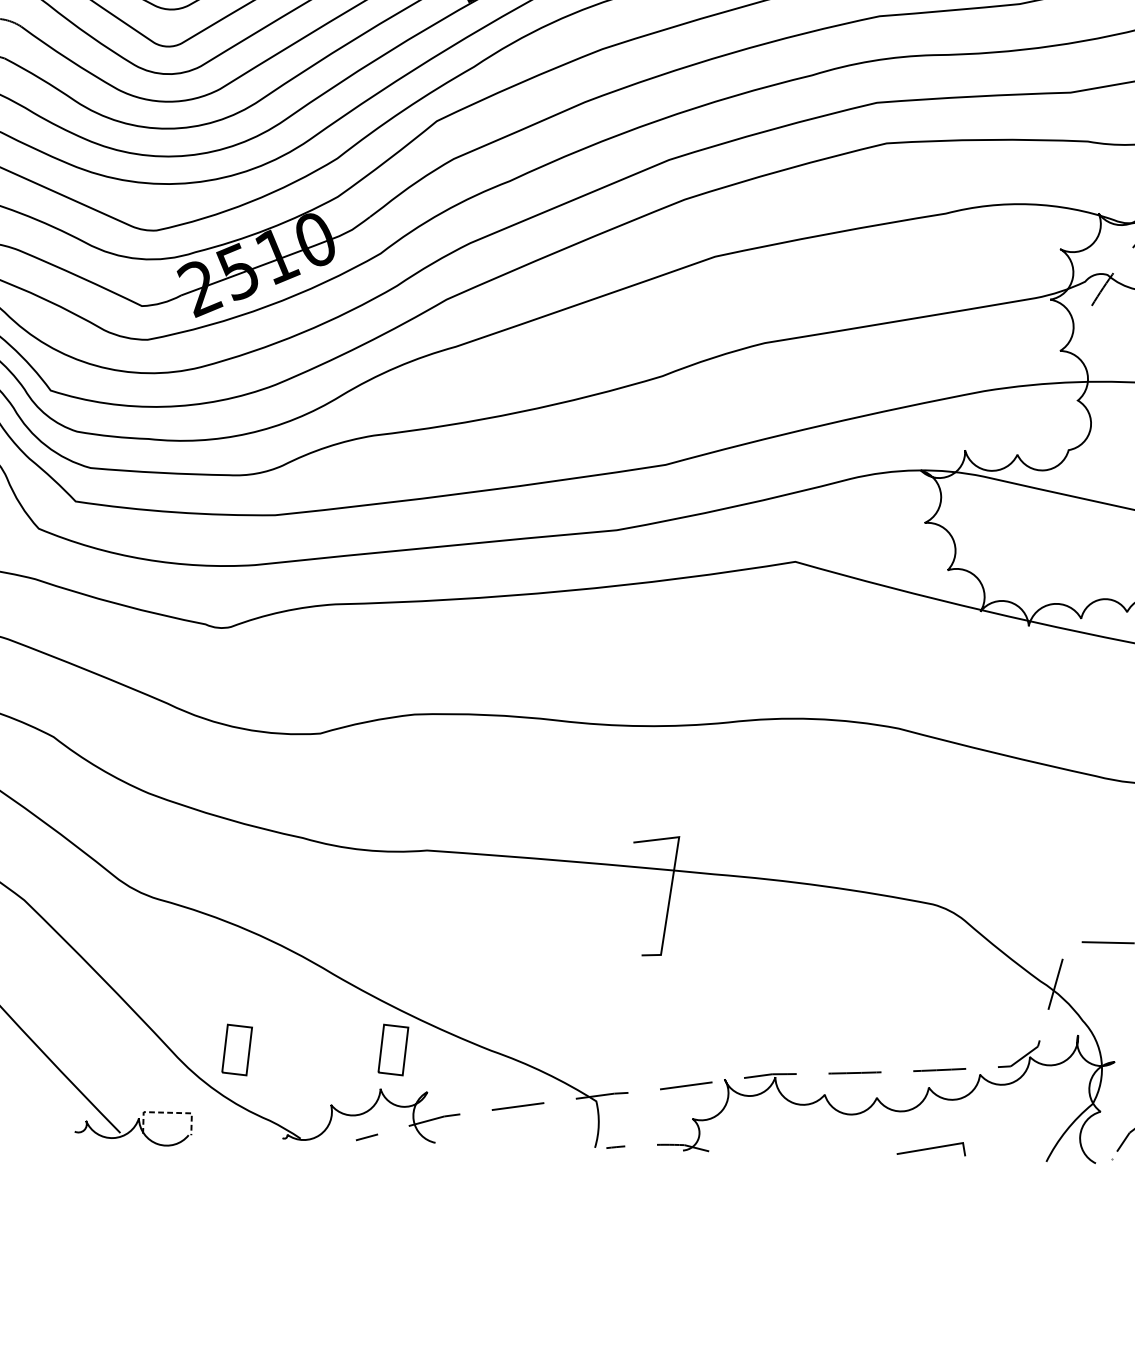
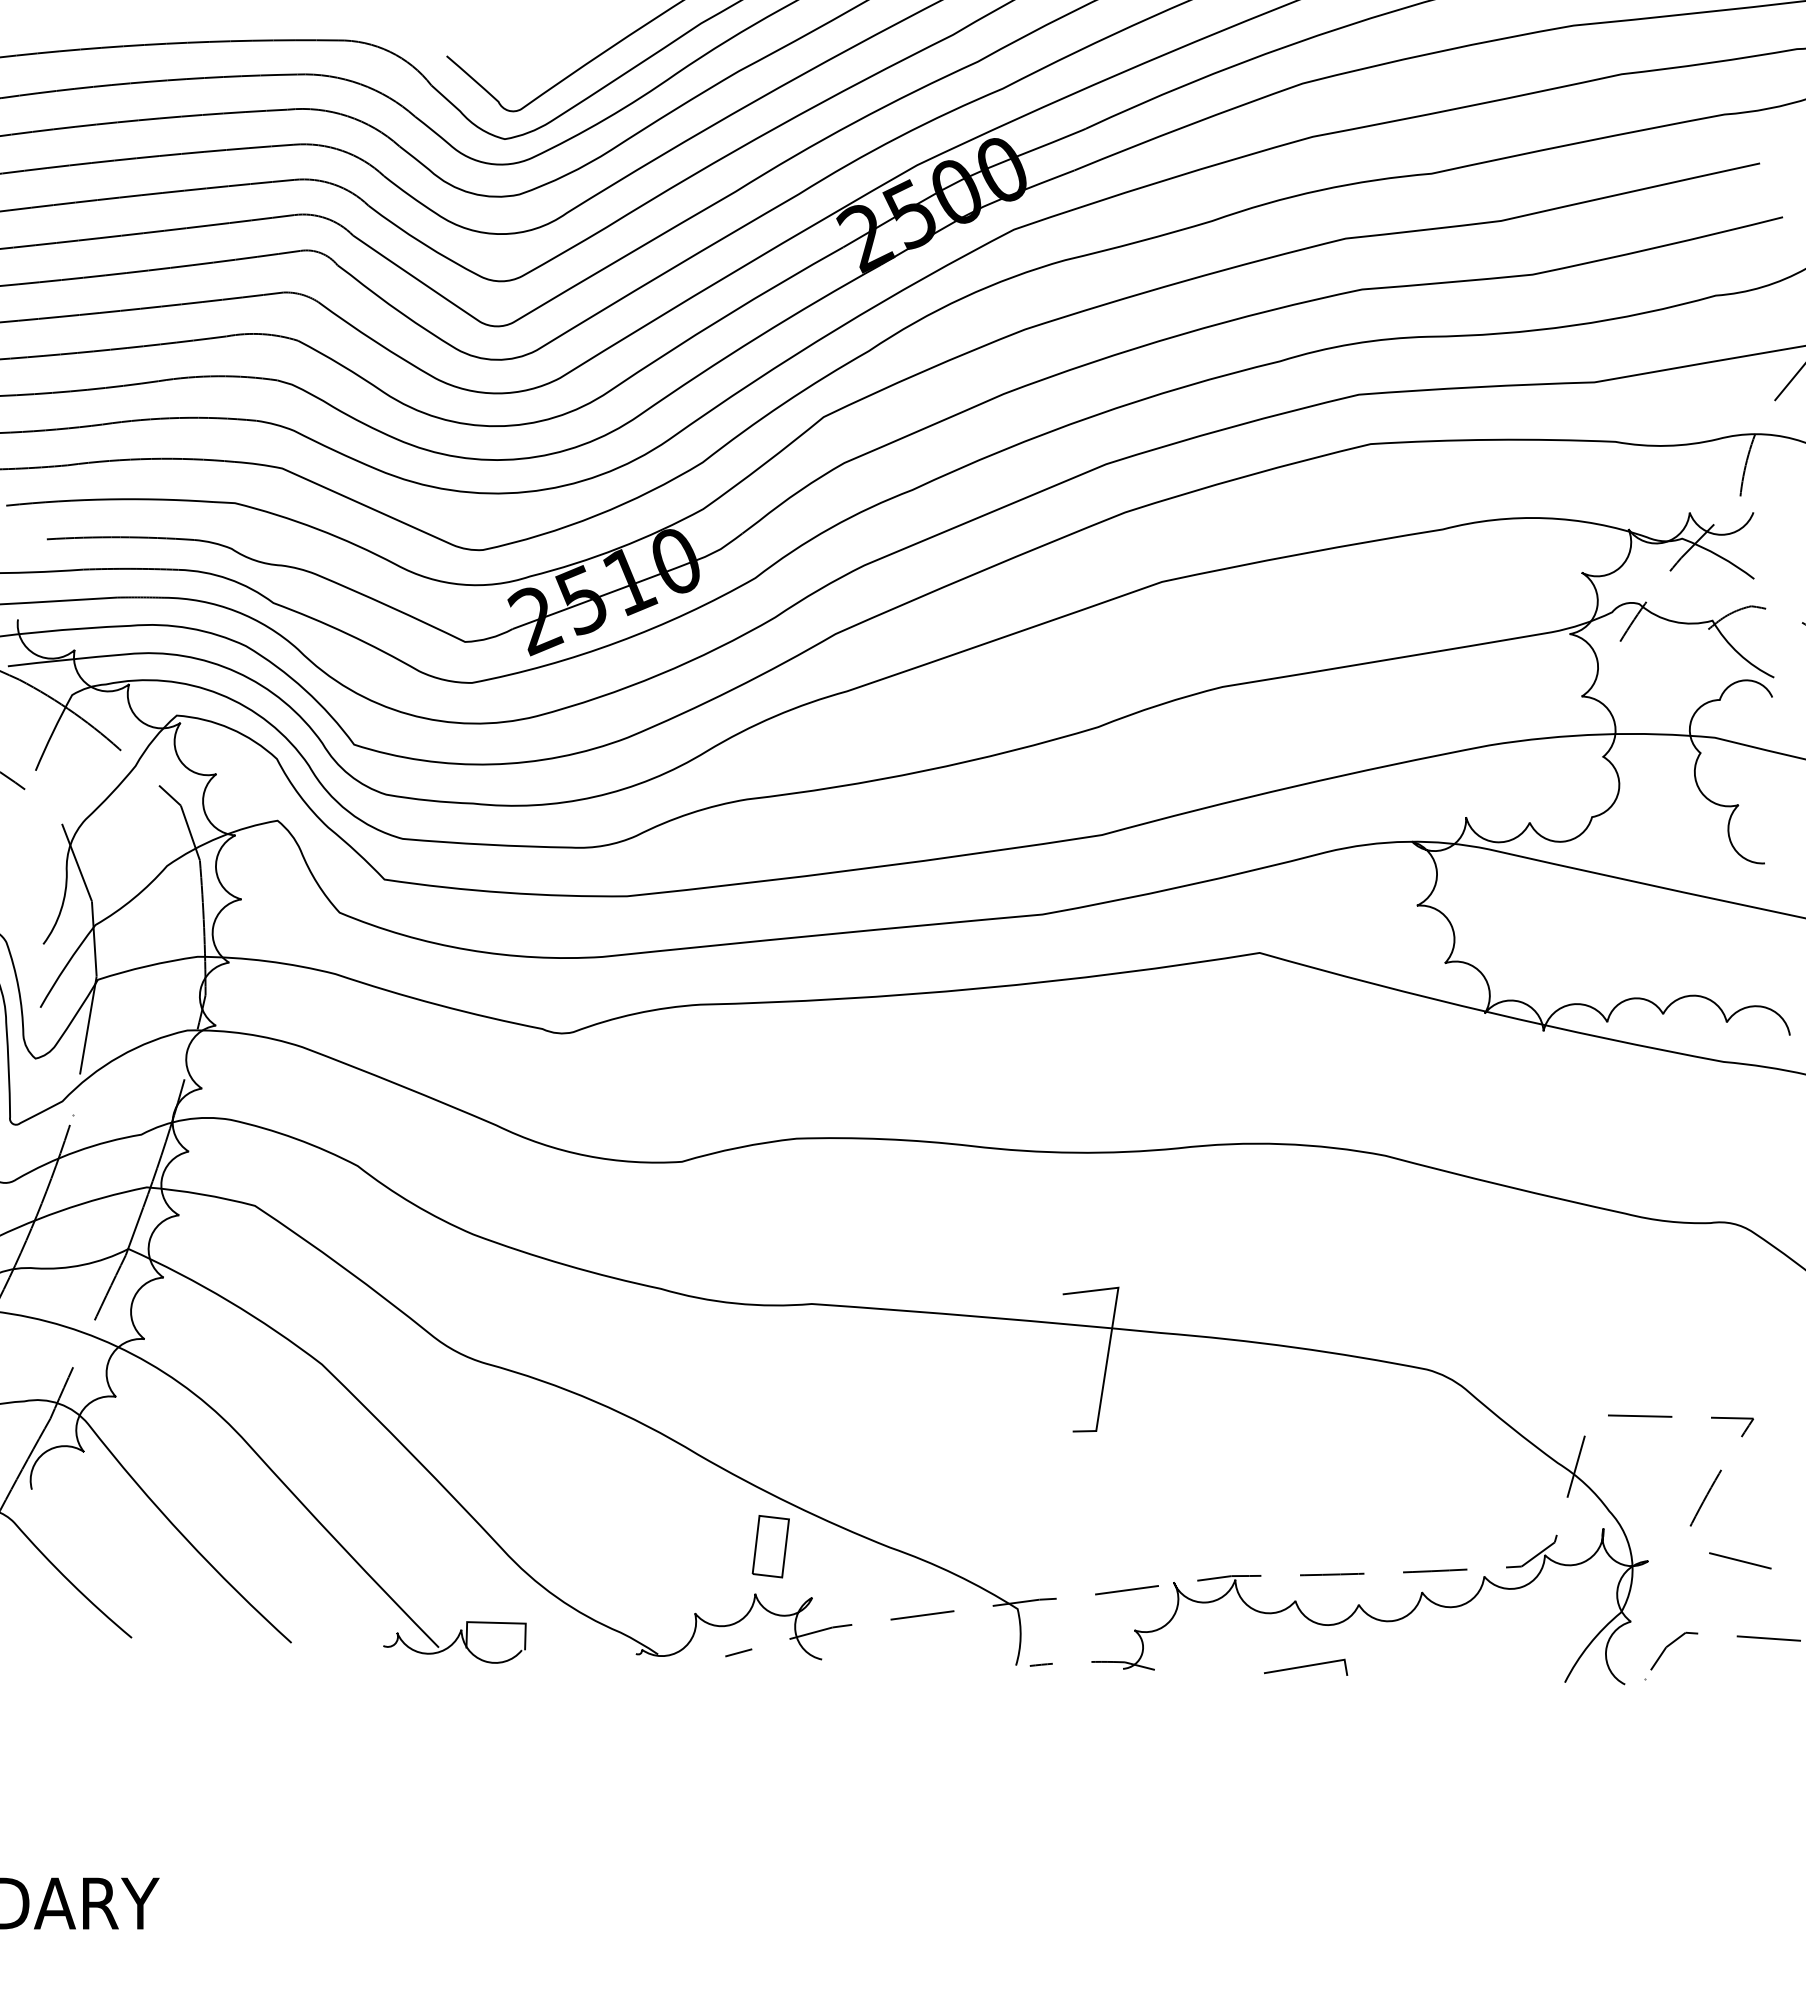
part: (236, 1049) -> (580, 1546), removed
line: (167, 1112) -> (496, 1622), dashed -> solid
line: (931, 1148) -> (1306, 1666), moved

